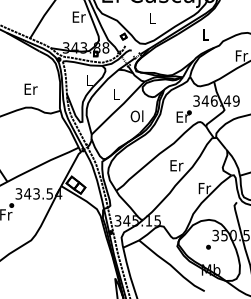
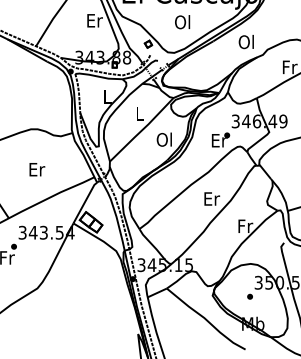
text: (151, 18) -> (181, 22), L -> Ol
text: (205, 34) -> (246, 41), L -> Ol
text: (30, 88) -> (36, 168), moved

